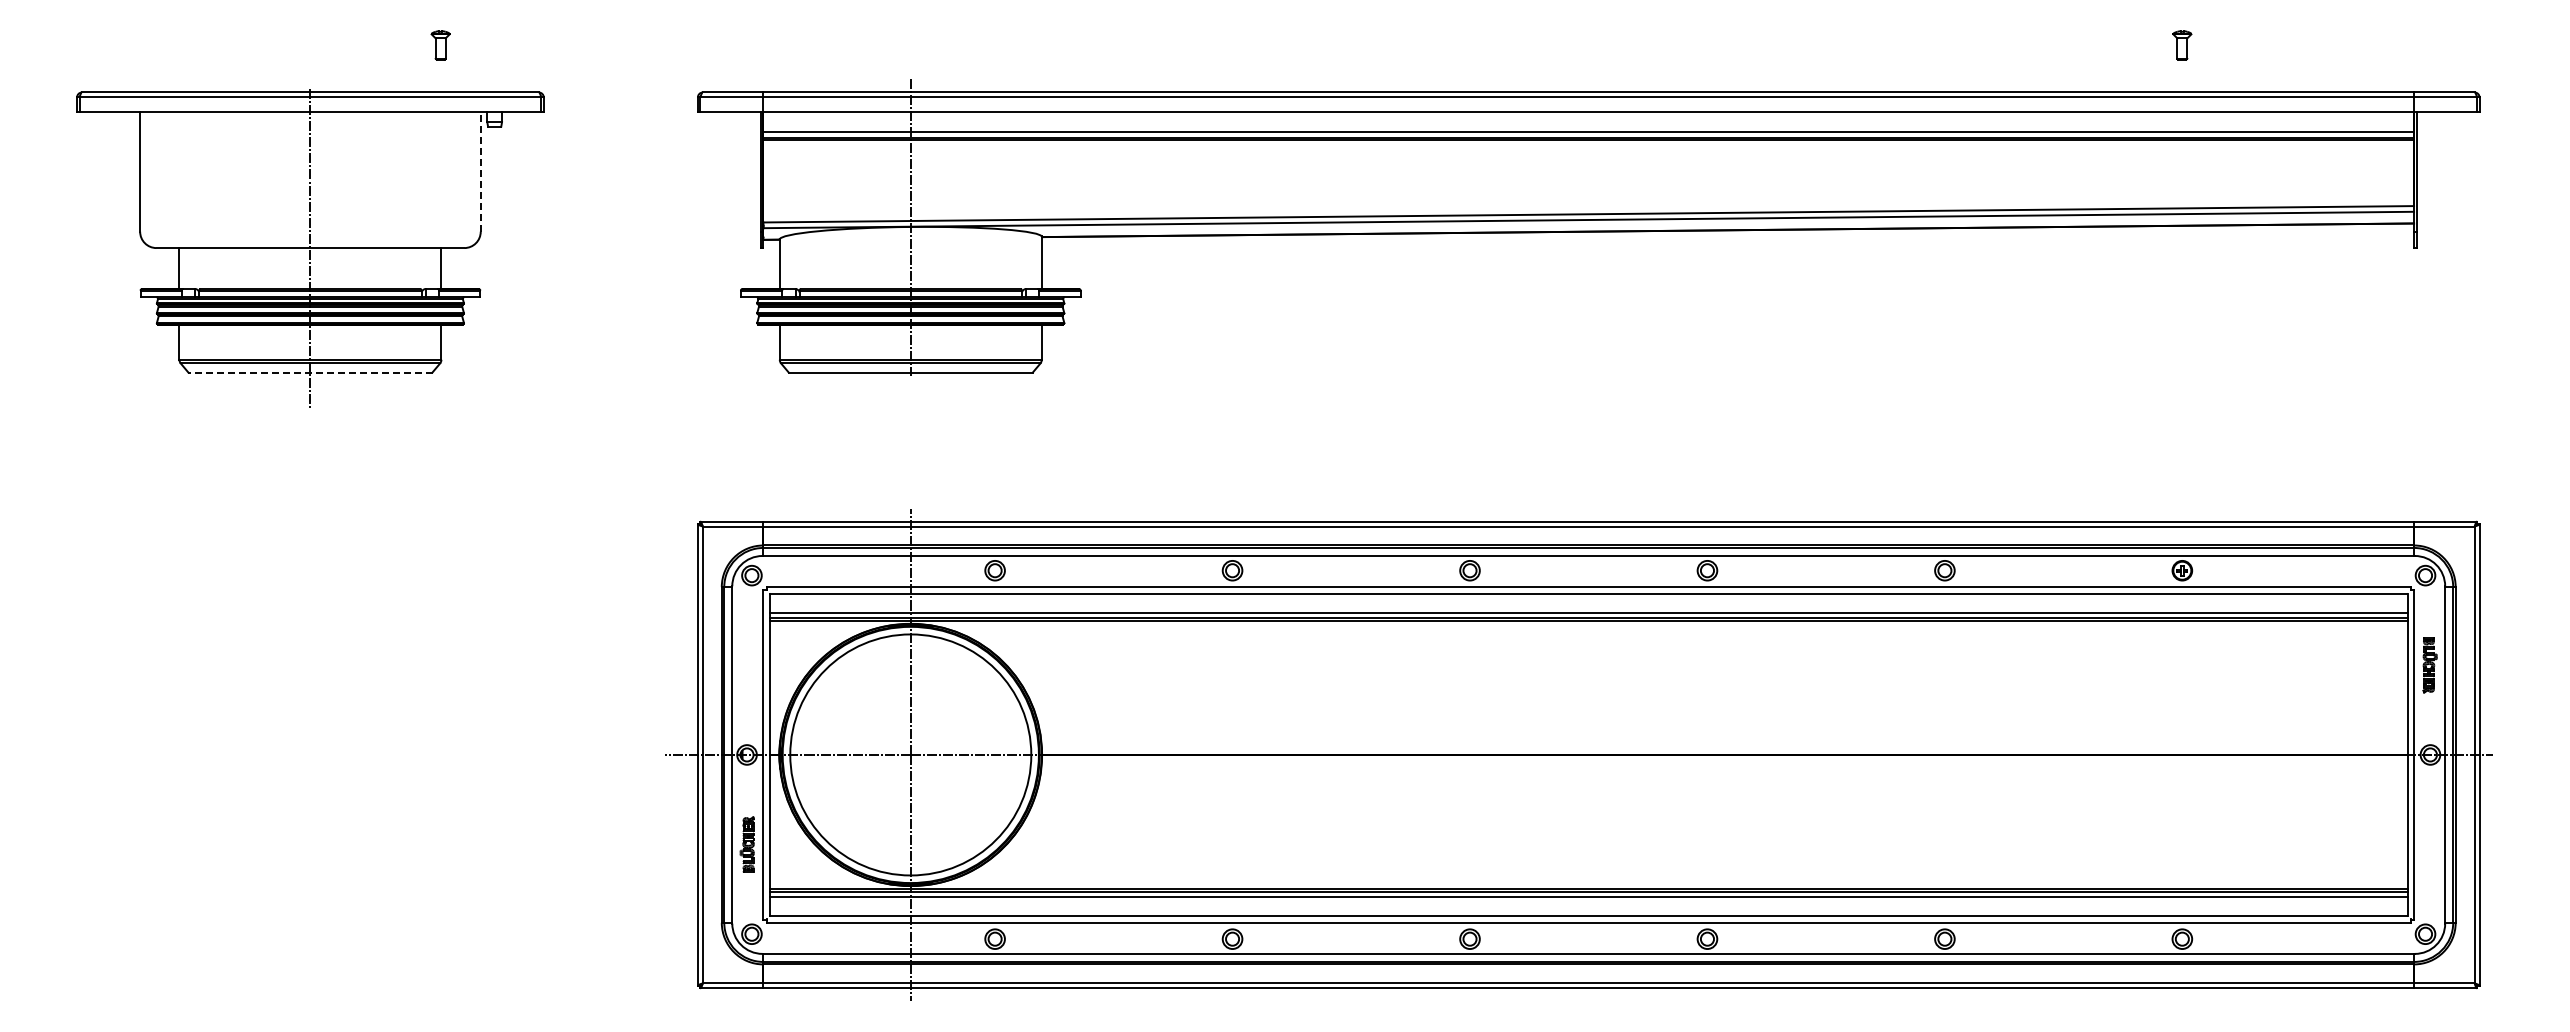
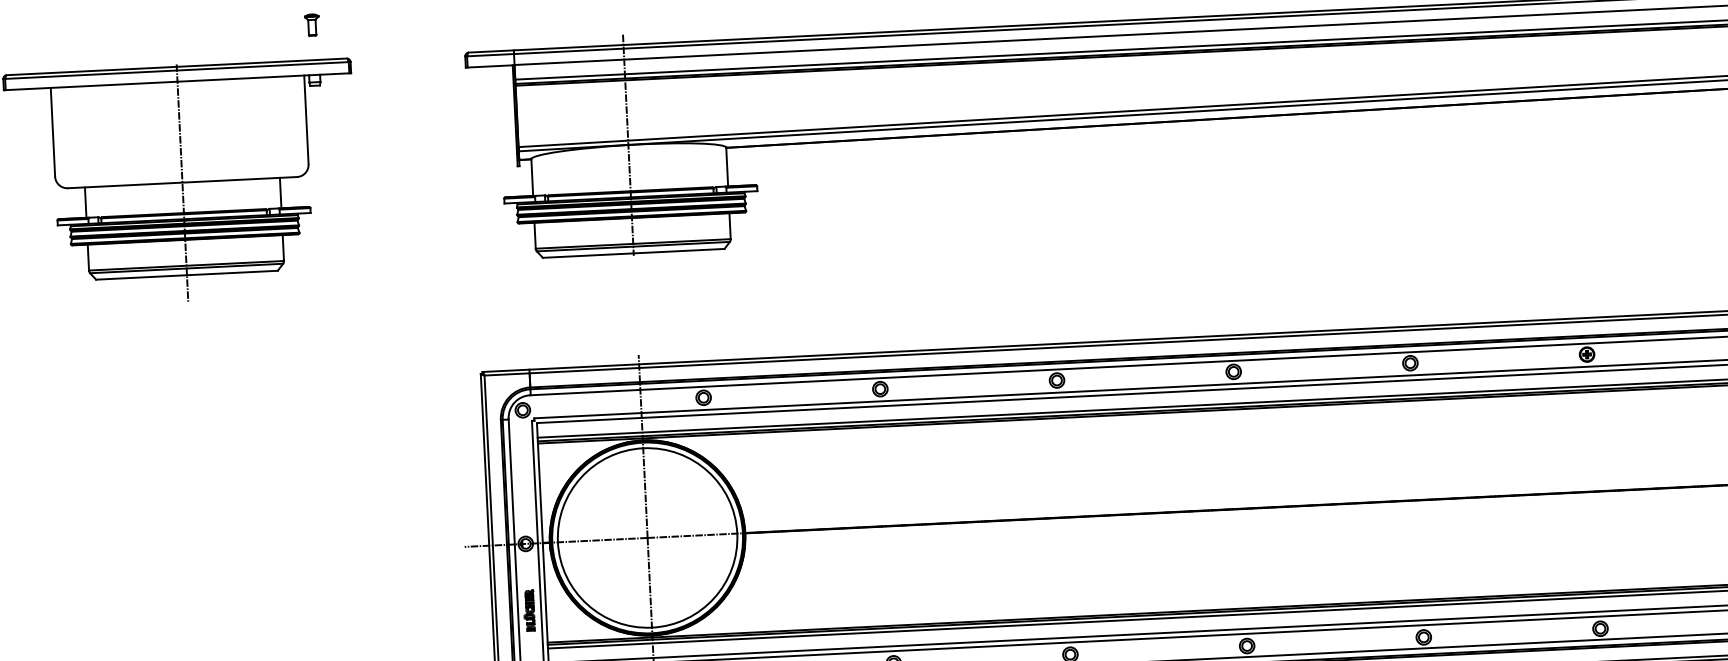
part: (440, 45) -> (312, 25), moved
line: (480, 172) -> (306, 120), dashed -> solid
line: (309, 372) -> (186, 275), dashed -> solid

